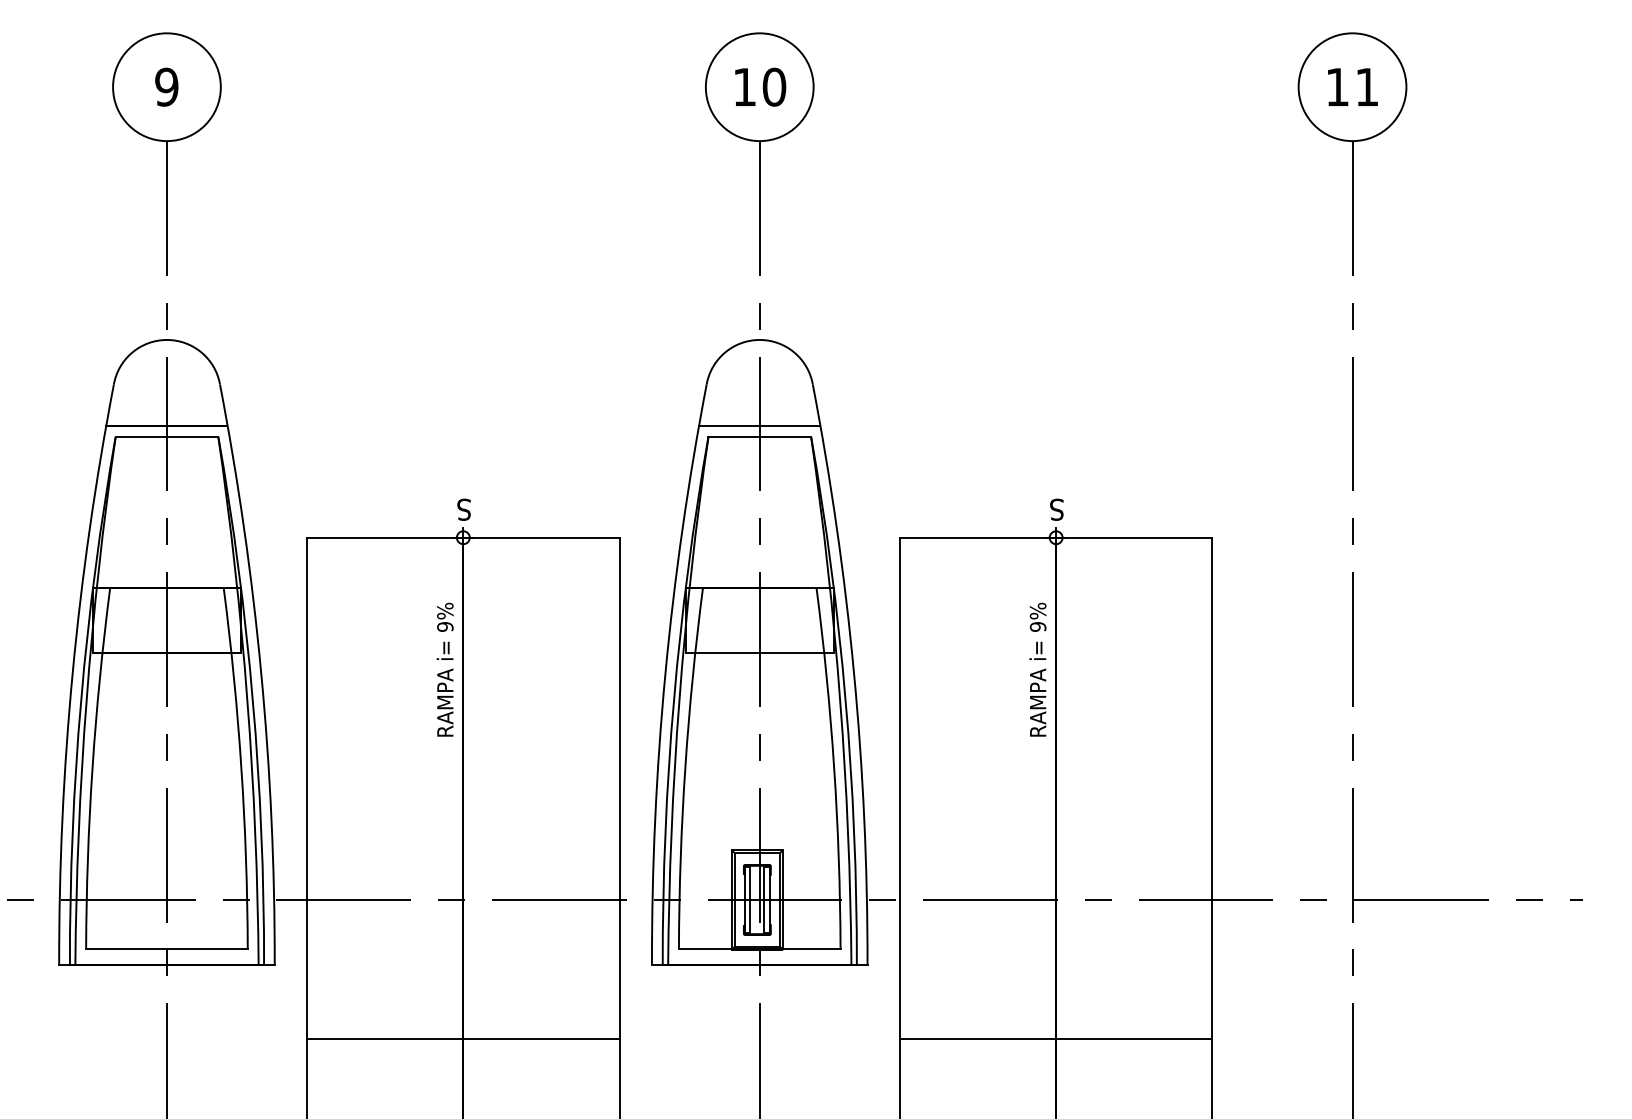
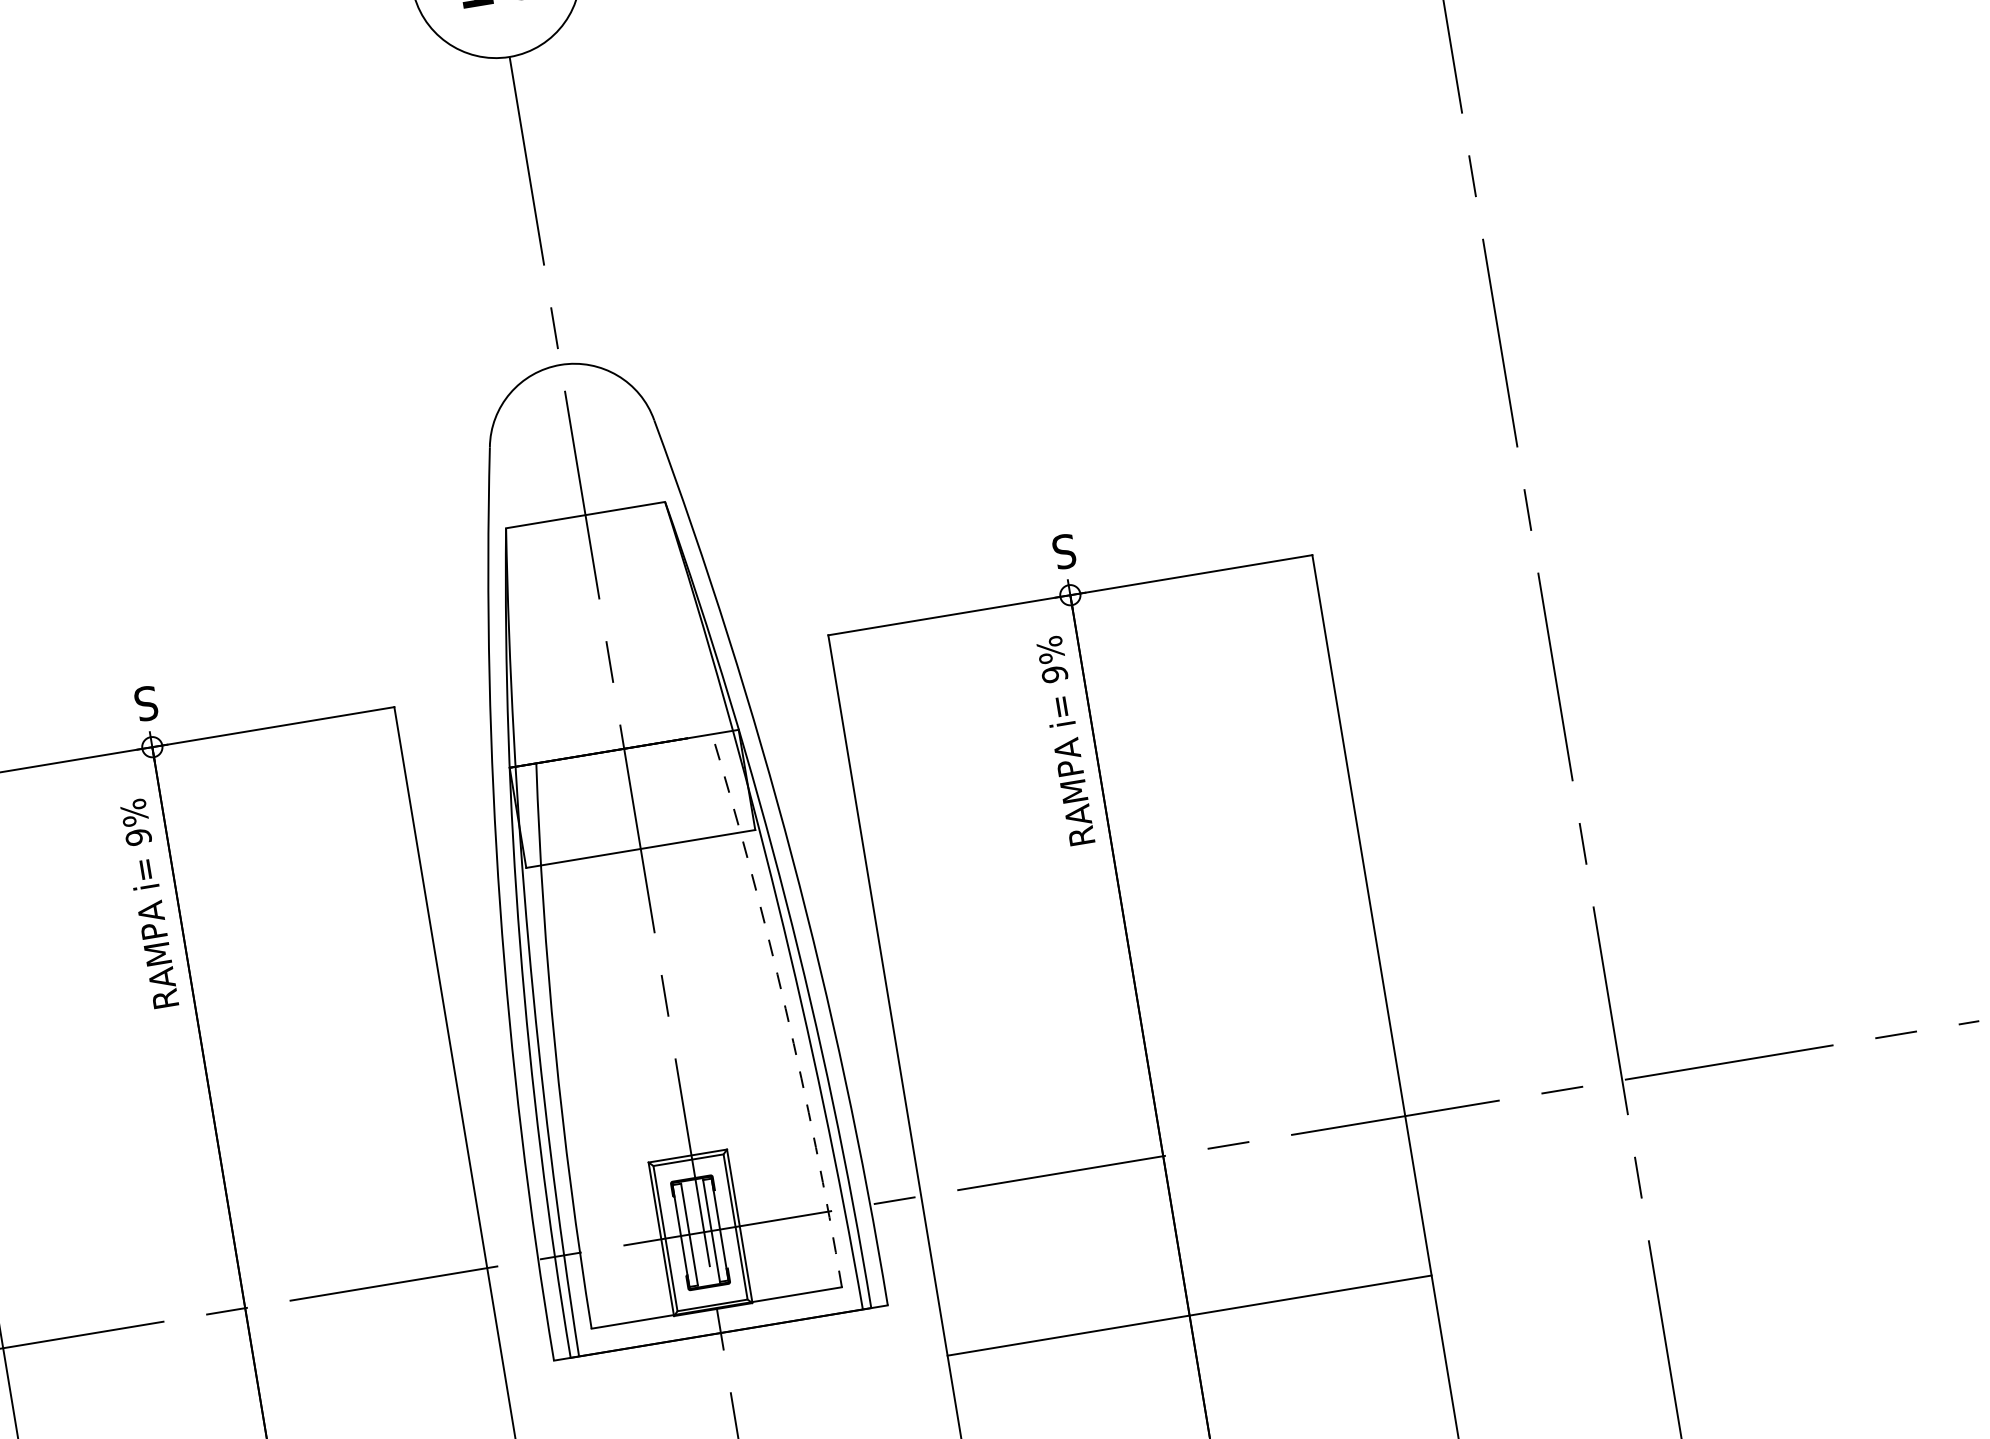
line: (759, 426) -> (582, 498), removed
text: (444, 669) -> (148, 903), moved
text: (1037, 669) -> (1064, 740), moved
arc: (834, 768) -> (786, 1009), solid -> dashed
line: (1055, 1038) -> (1188, 1315), moved

